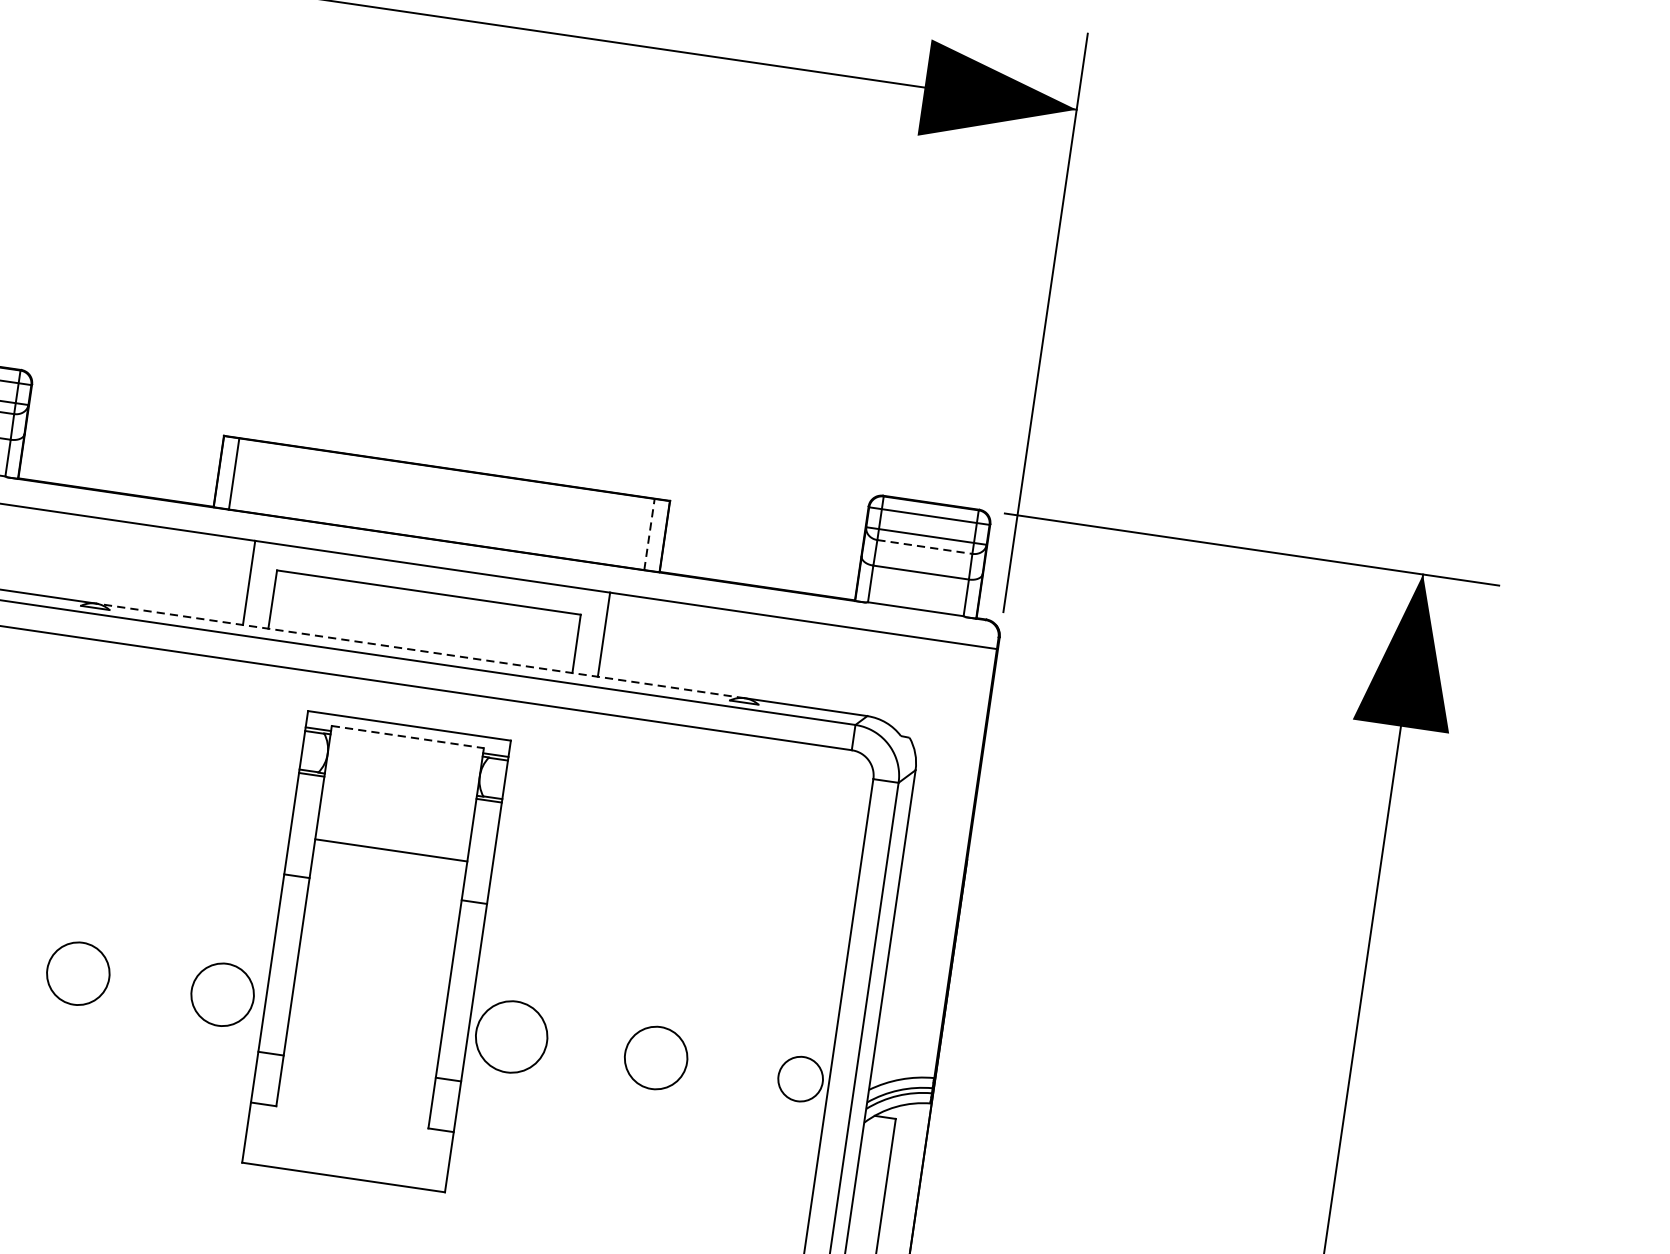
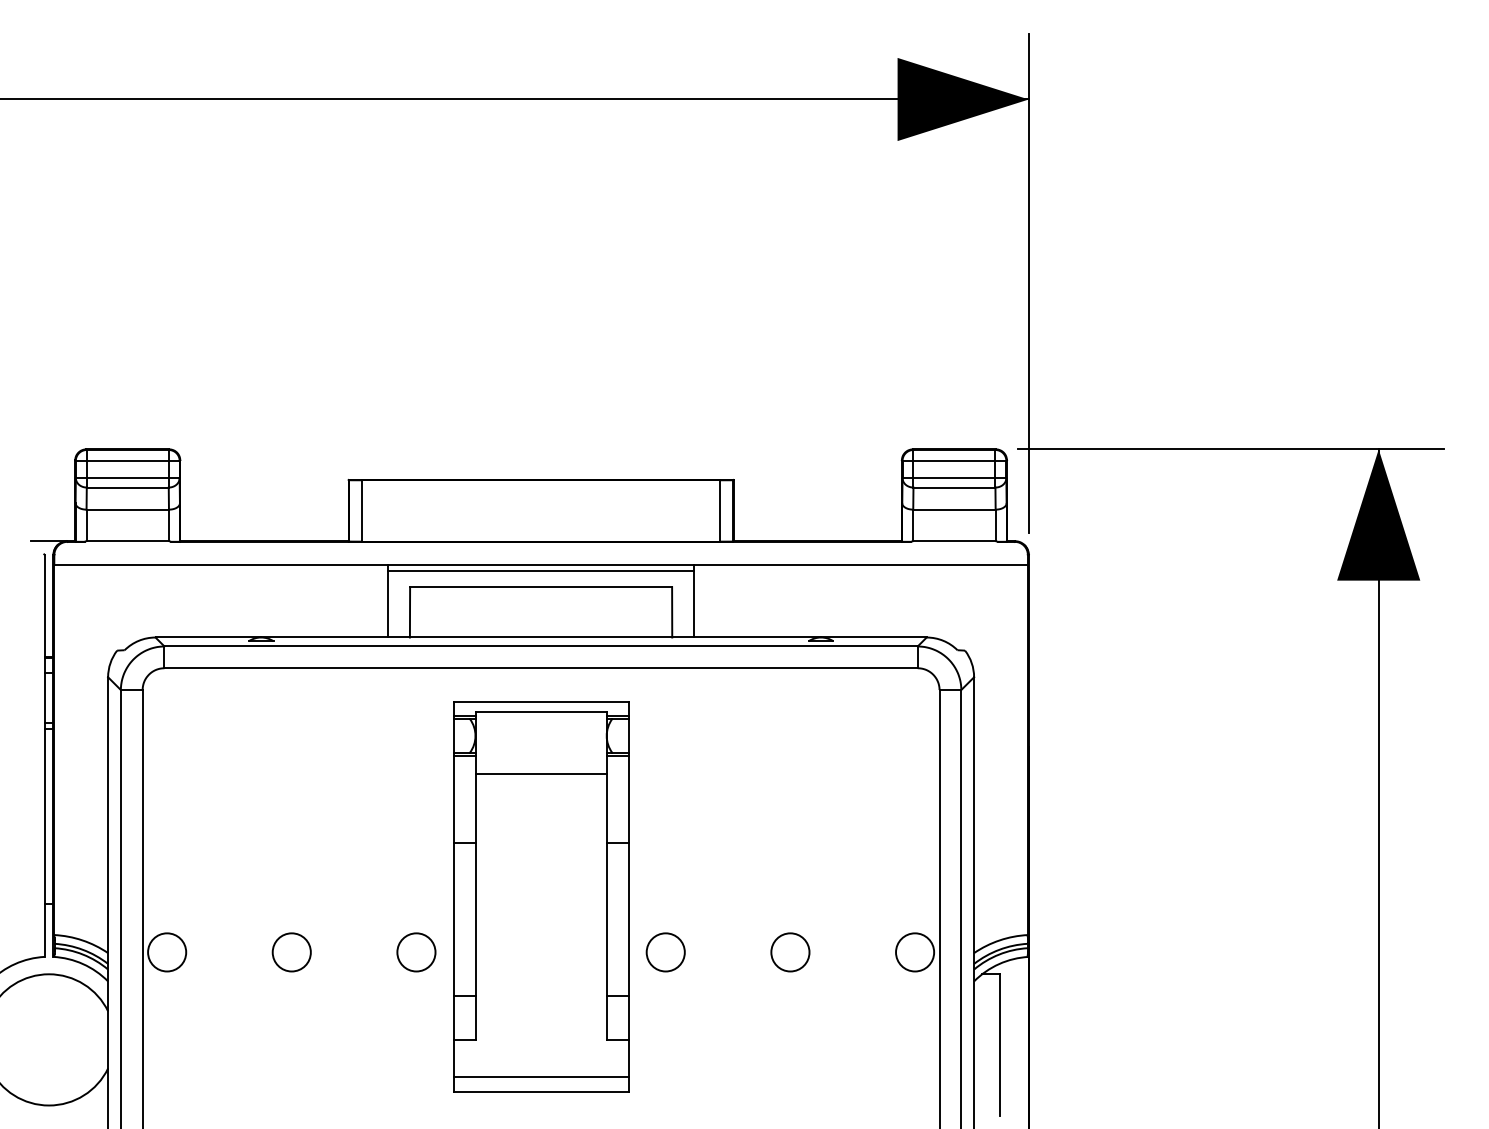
line: (649, 534) -> (720, 510), dashed -> solid
line: (924, 546) -> (954, 487), dashed -> solid
line: (432, 573) -> (541, 570), added
line: (420, 650) -> (541, 637), dashed -> solid
line: (408, 736) -> (541, 711), dashed -> solid
line: (390, 850) -> (540, 773), moved
circle: (77, 973) -> (291, 952), size x0.71
circle: (222, 994) -> (416, 952), size x0.71
circle: (511, 1037) -> (665, 952), size x0.62
circle: (656, 1058) -> (790, 952), size x0.71
line: (345, 1159) -> (540, 1076), added

